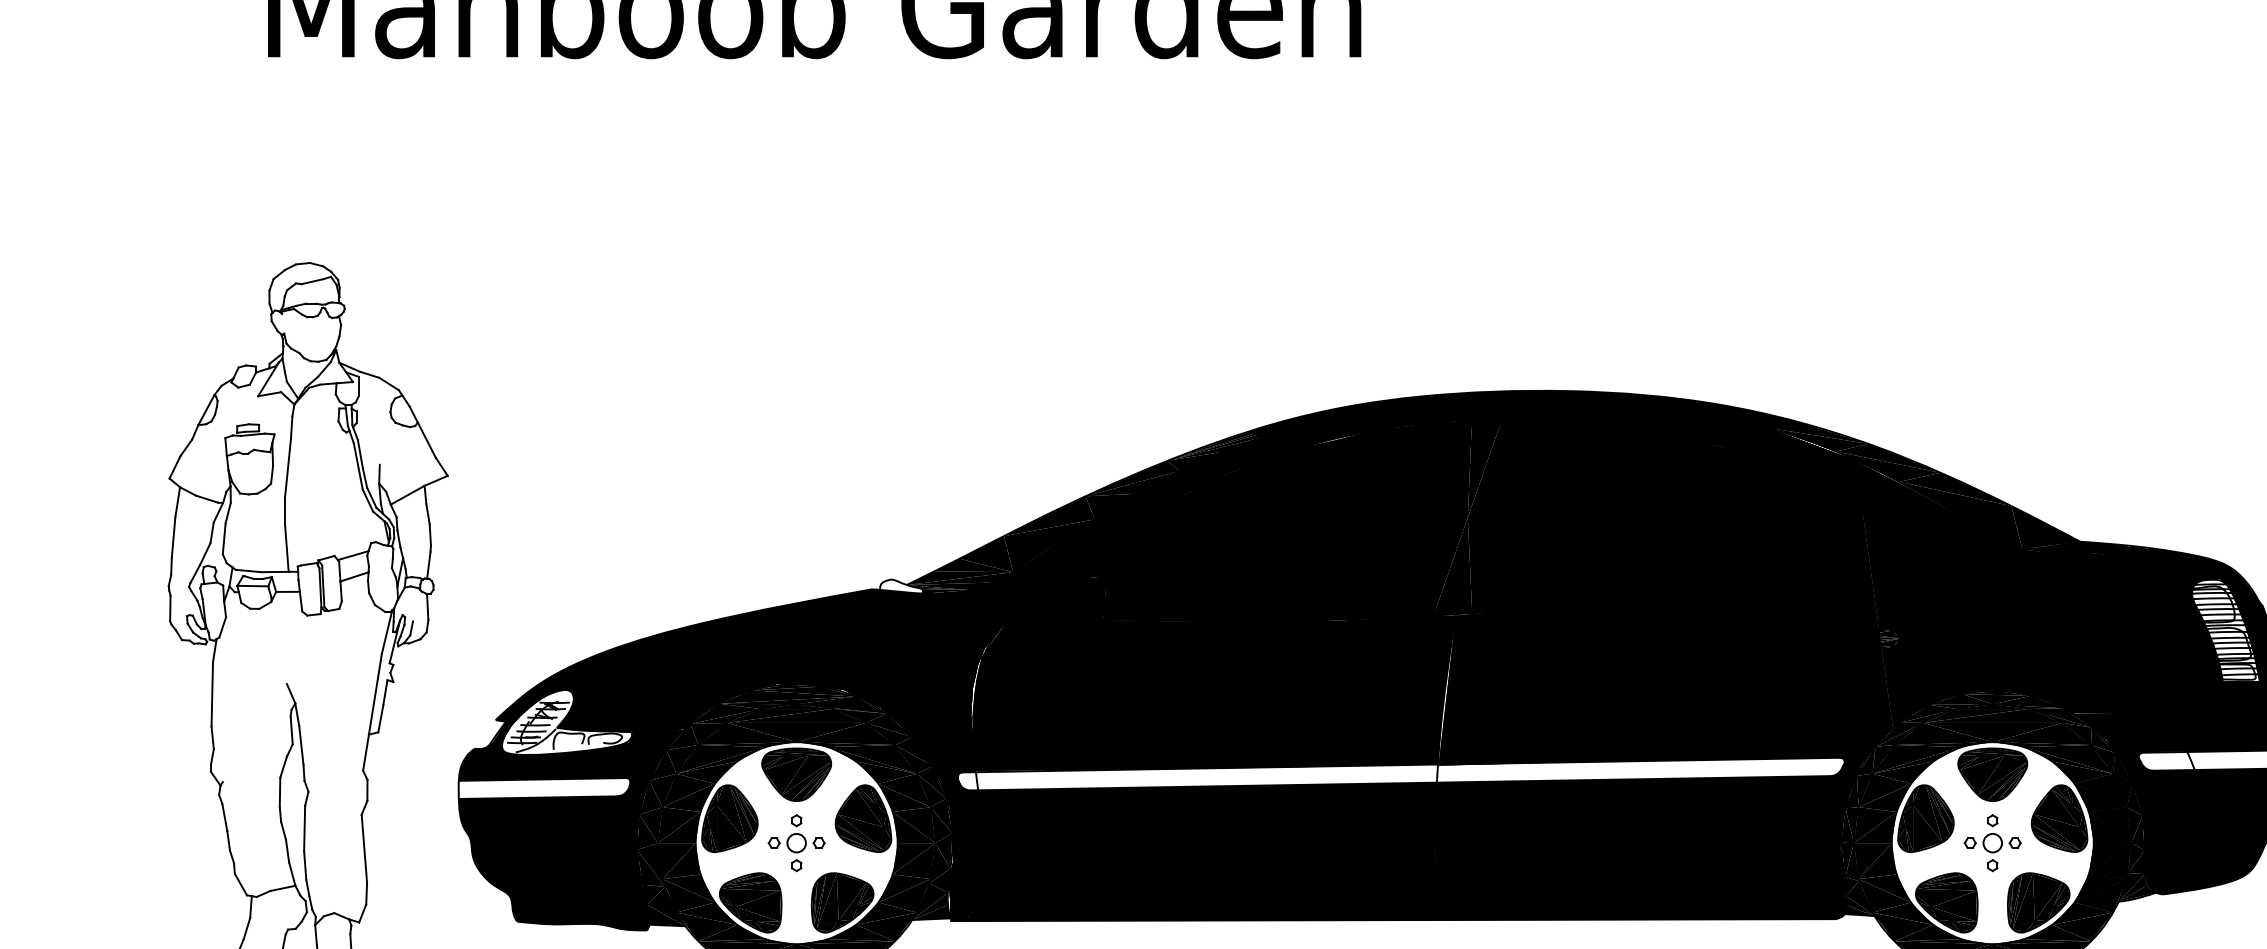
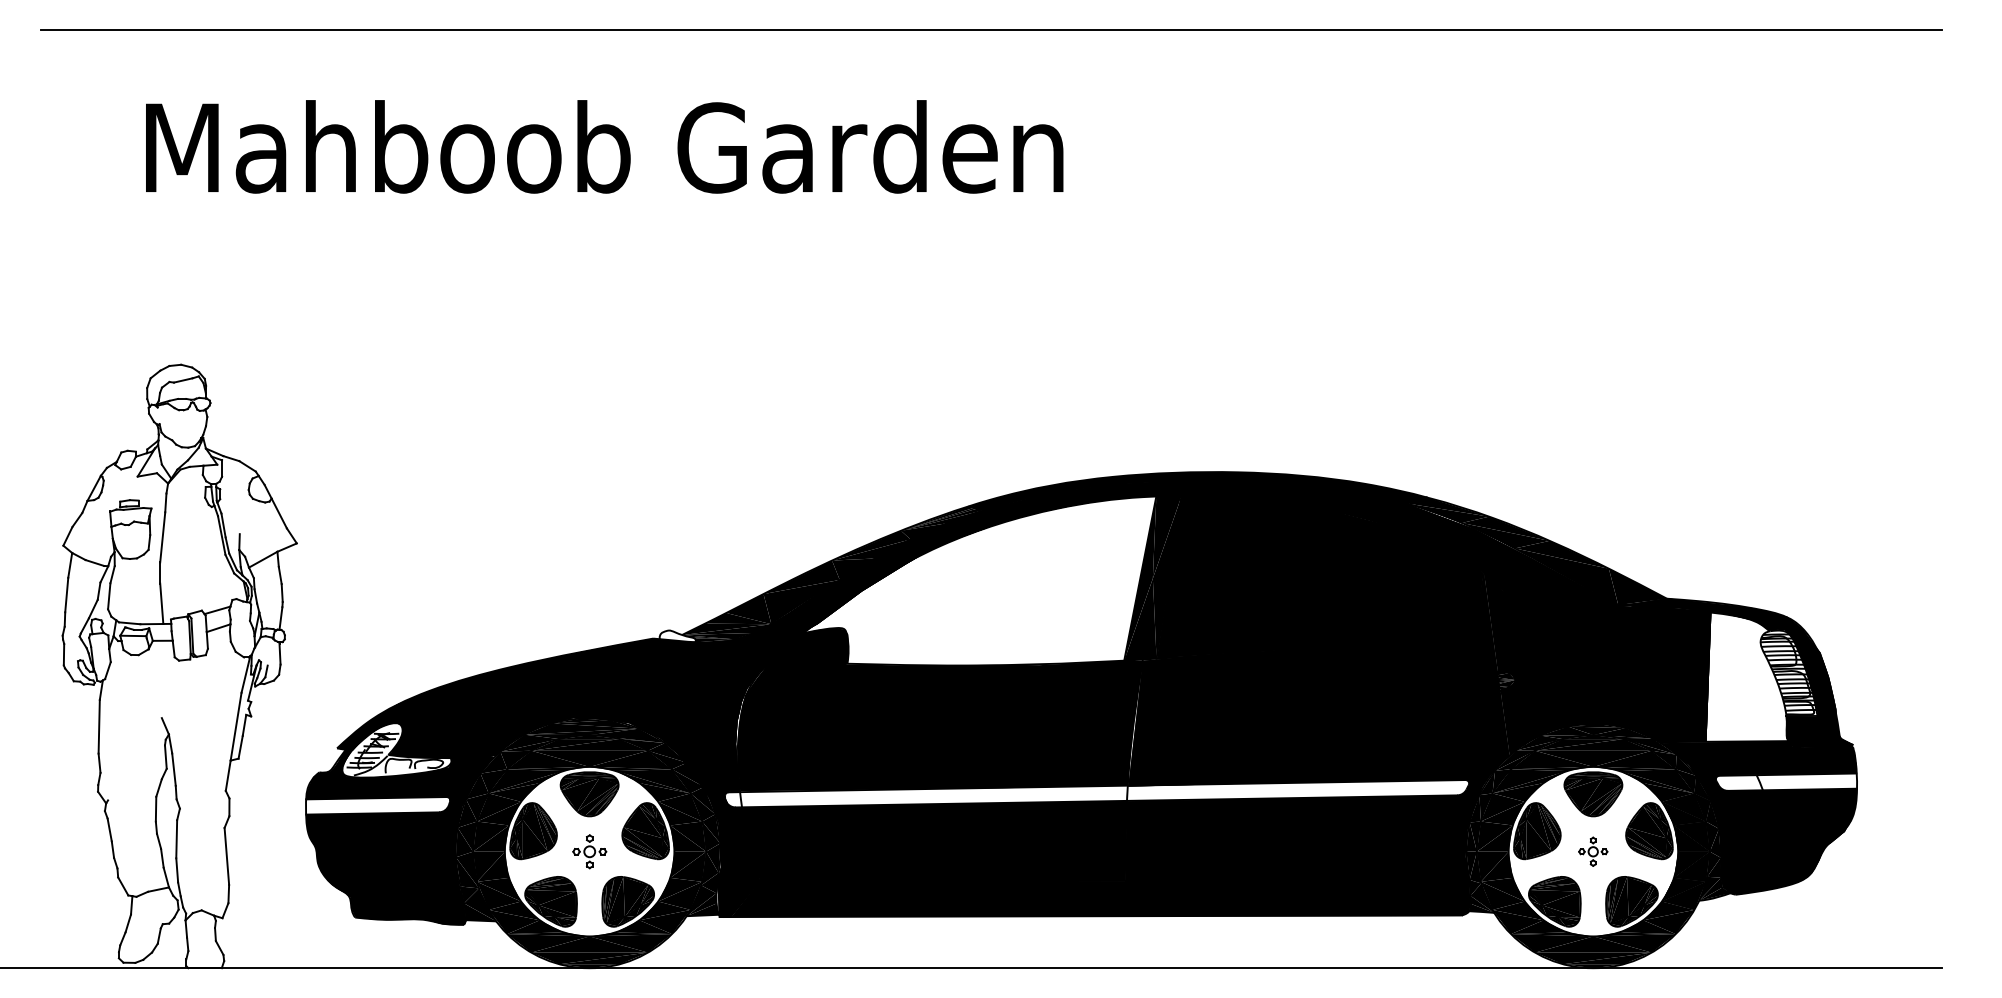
fill: (1261, 520) -> (979, 580), removed
fill: (2175, 634) -> (1746, 676), removed
part: (796, 842) -> (589, 851), size x0.7
part: (1991, 842) -> (1592, 851), size x0.6

